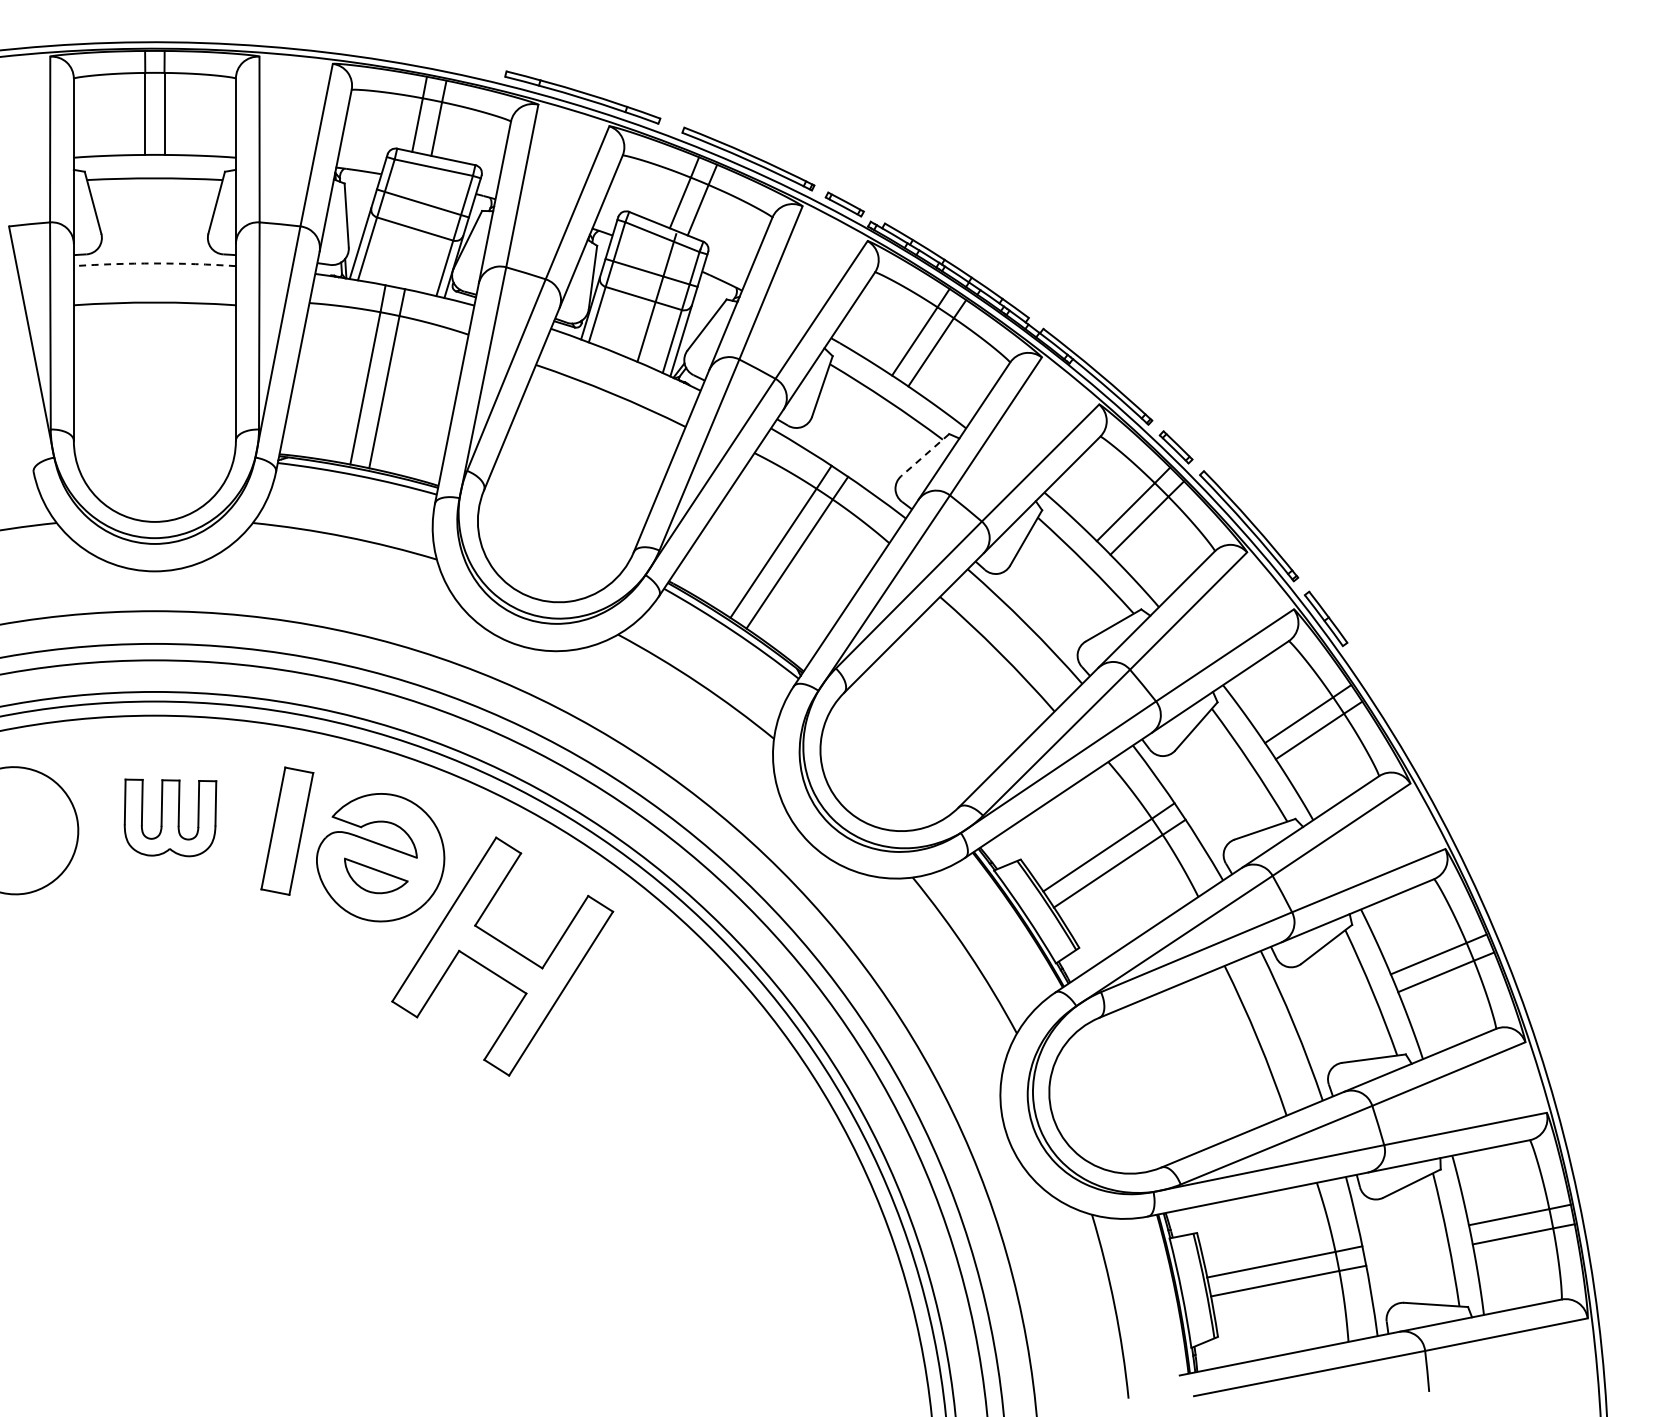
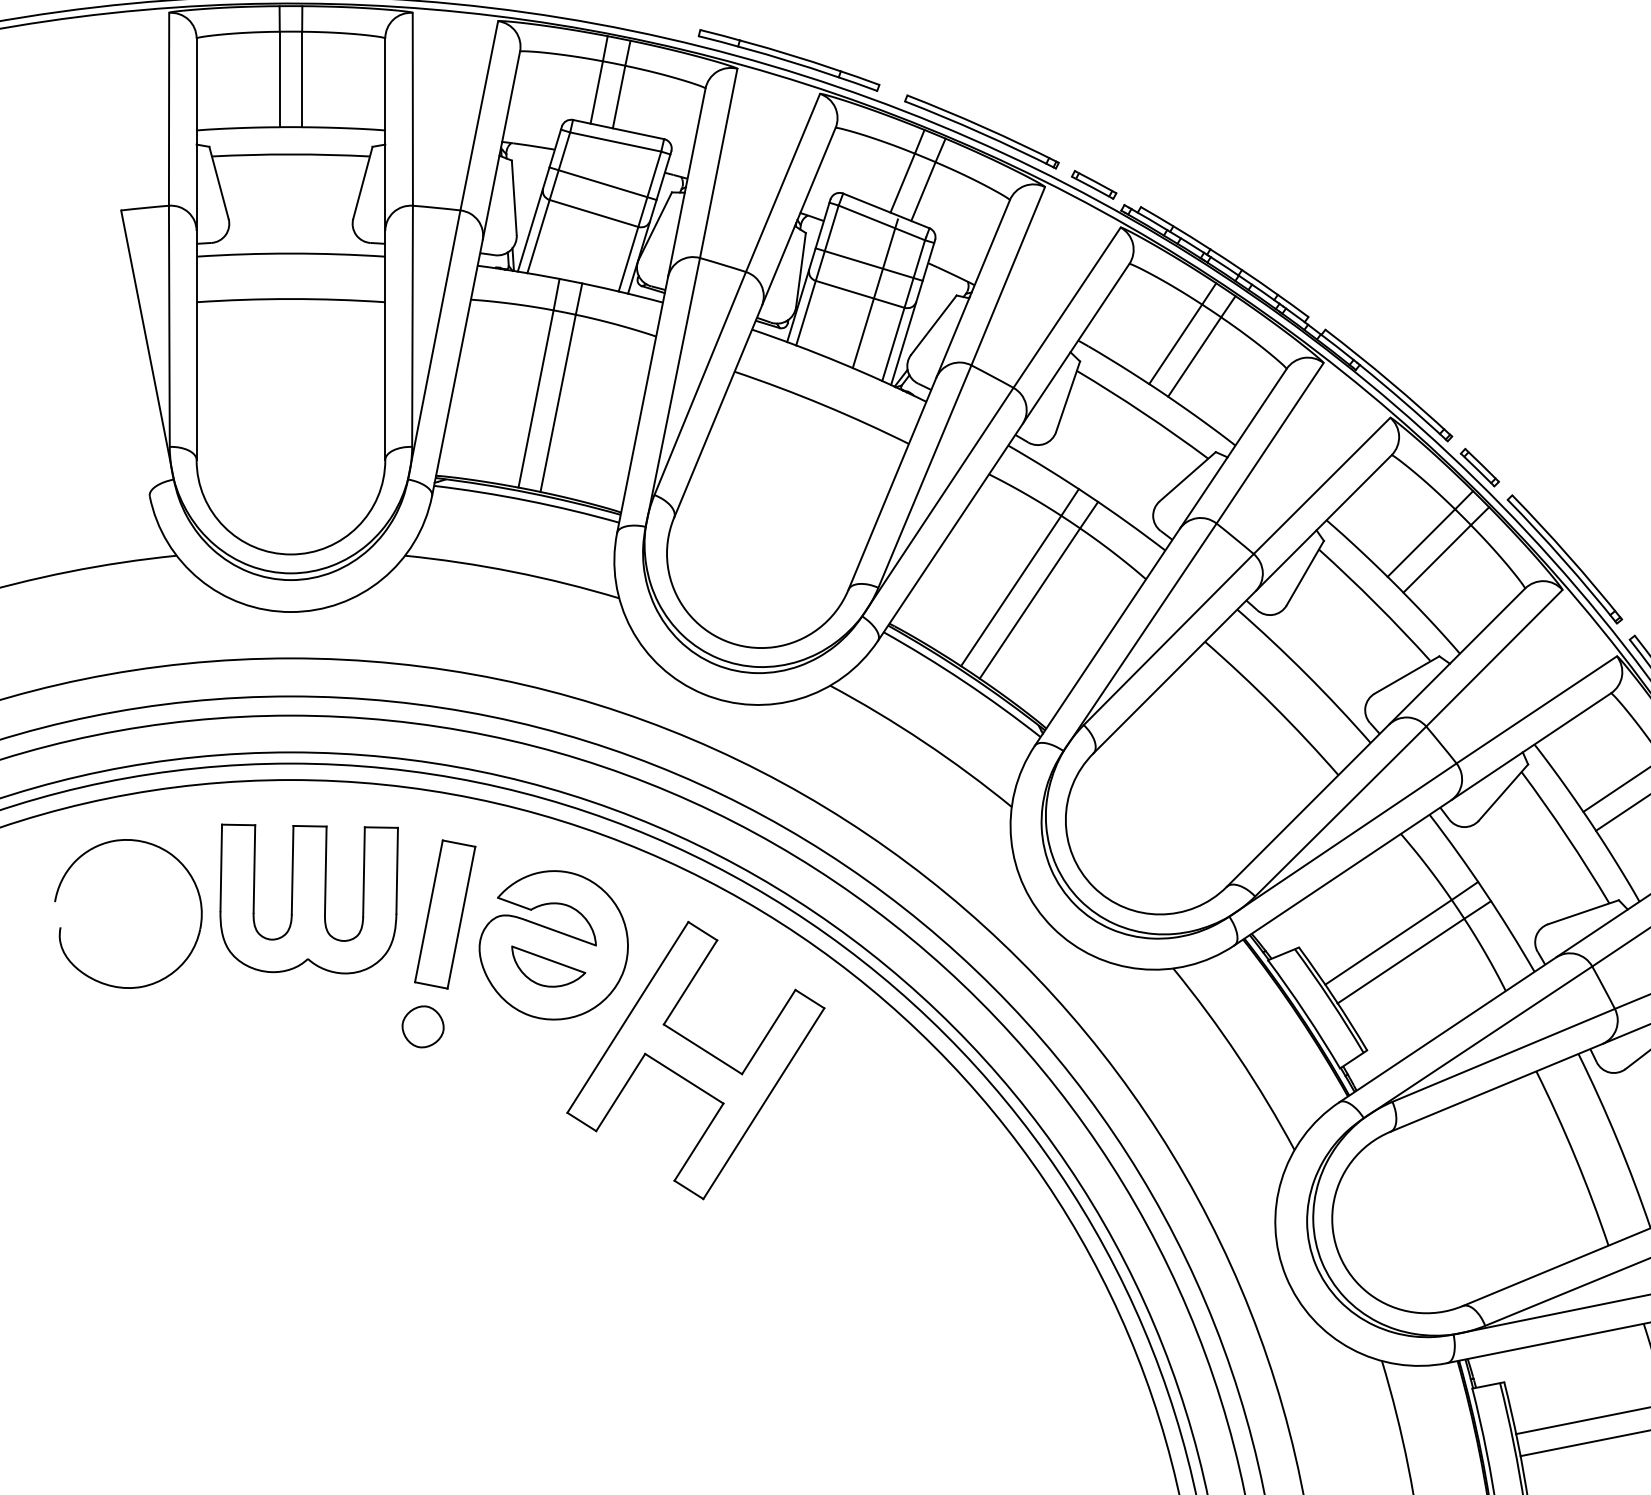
arc: (154, 263) -> (290, 253), dashed -> solid
line: (924, 455) -> (1186, 477), dashed -> solid
part: (170, 817) -> (309, 898), size x1.67
part: (267, 927) -> (422, 1026), added

